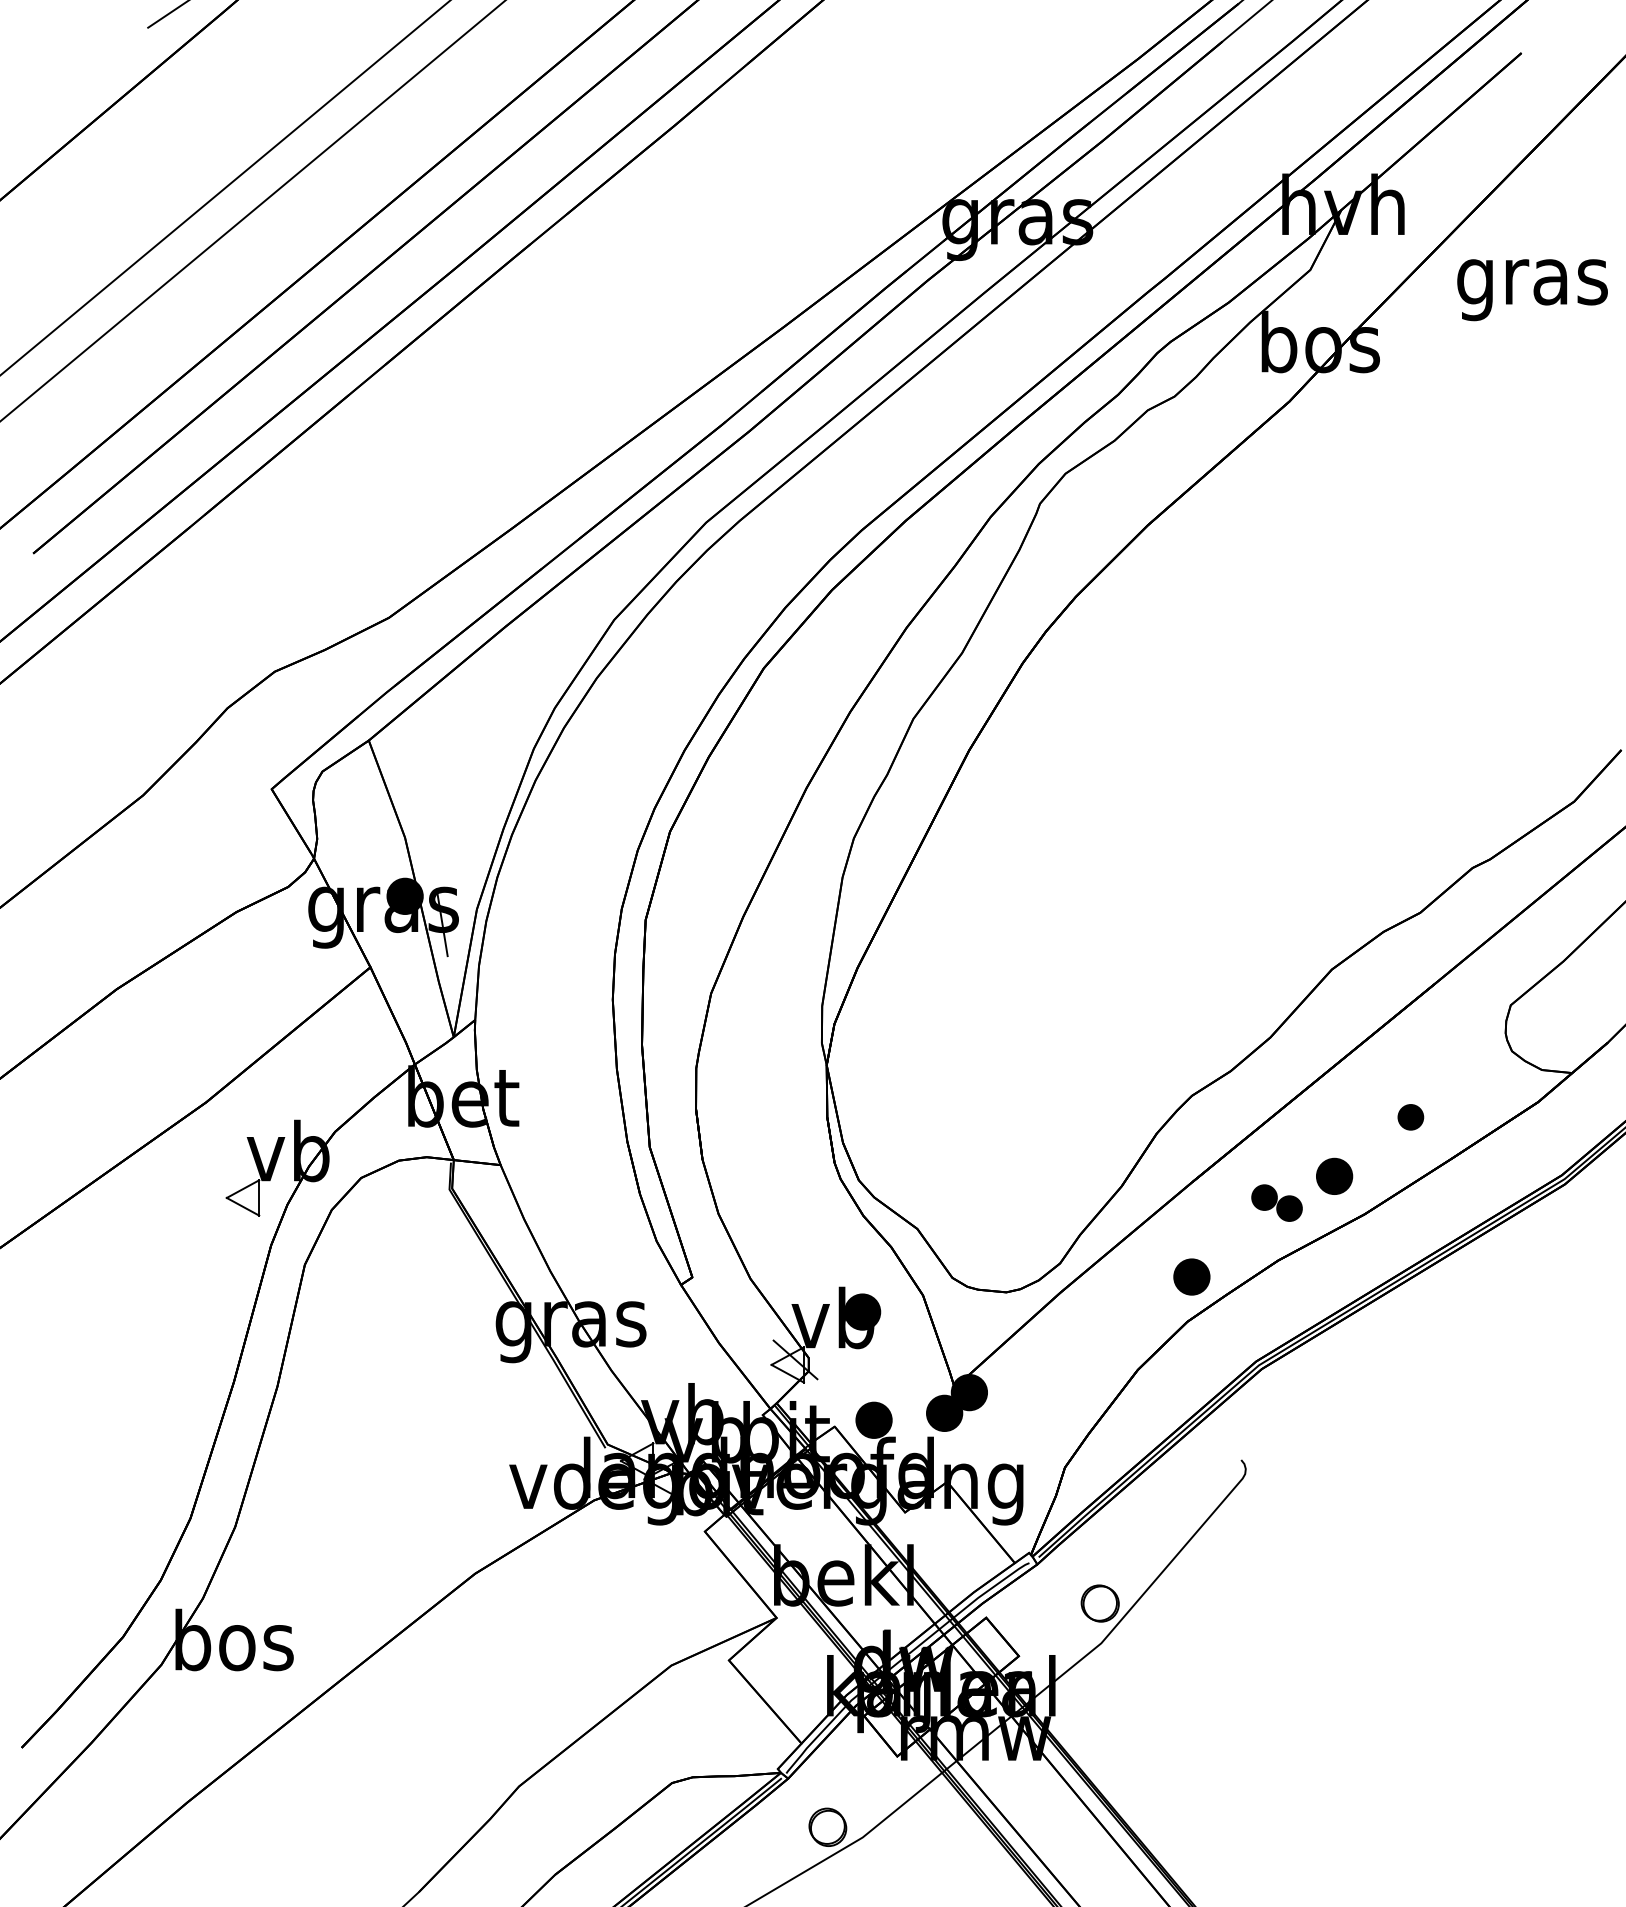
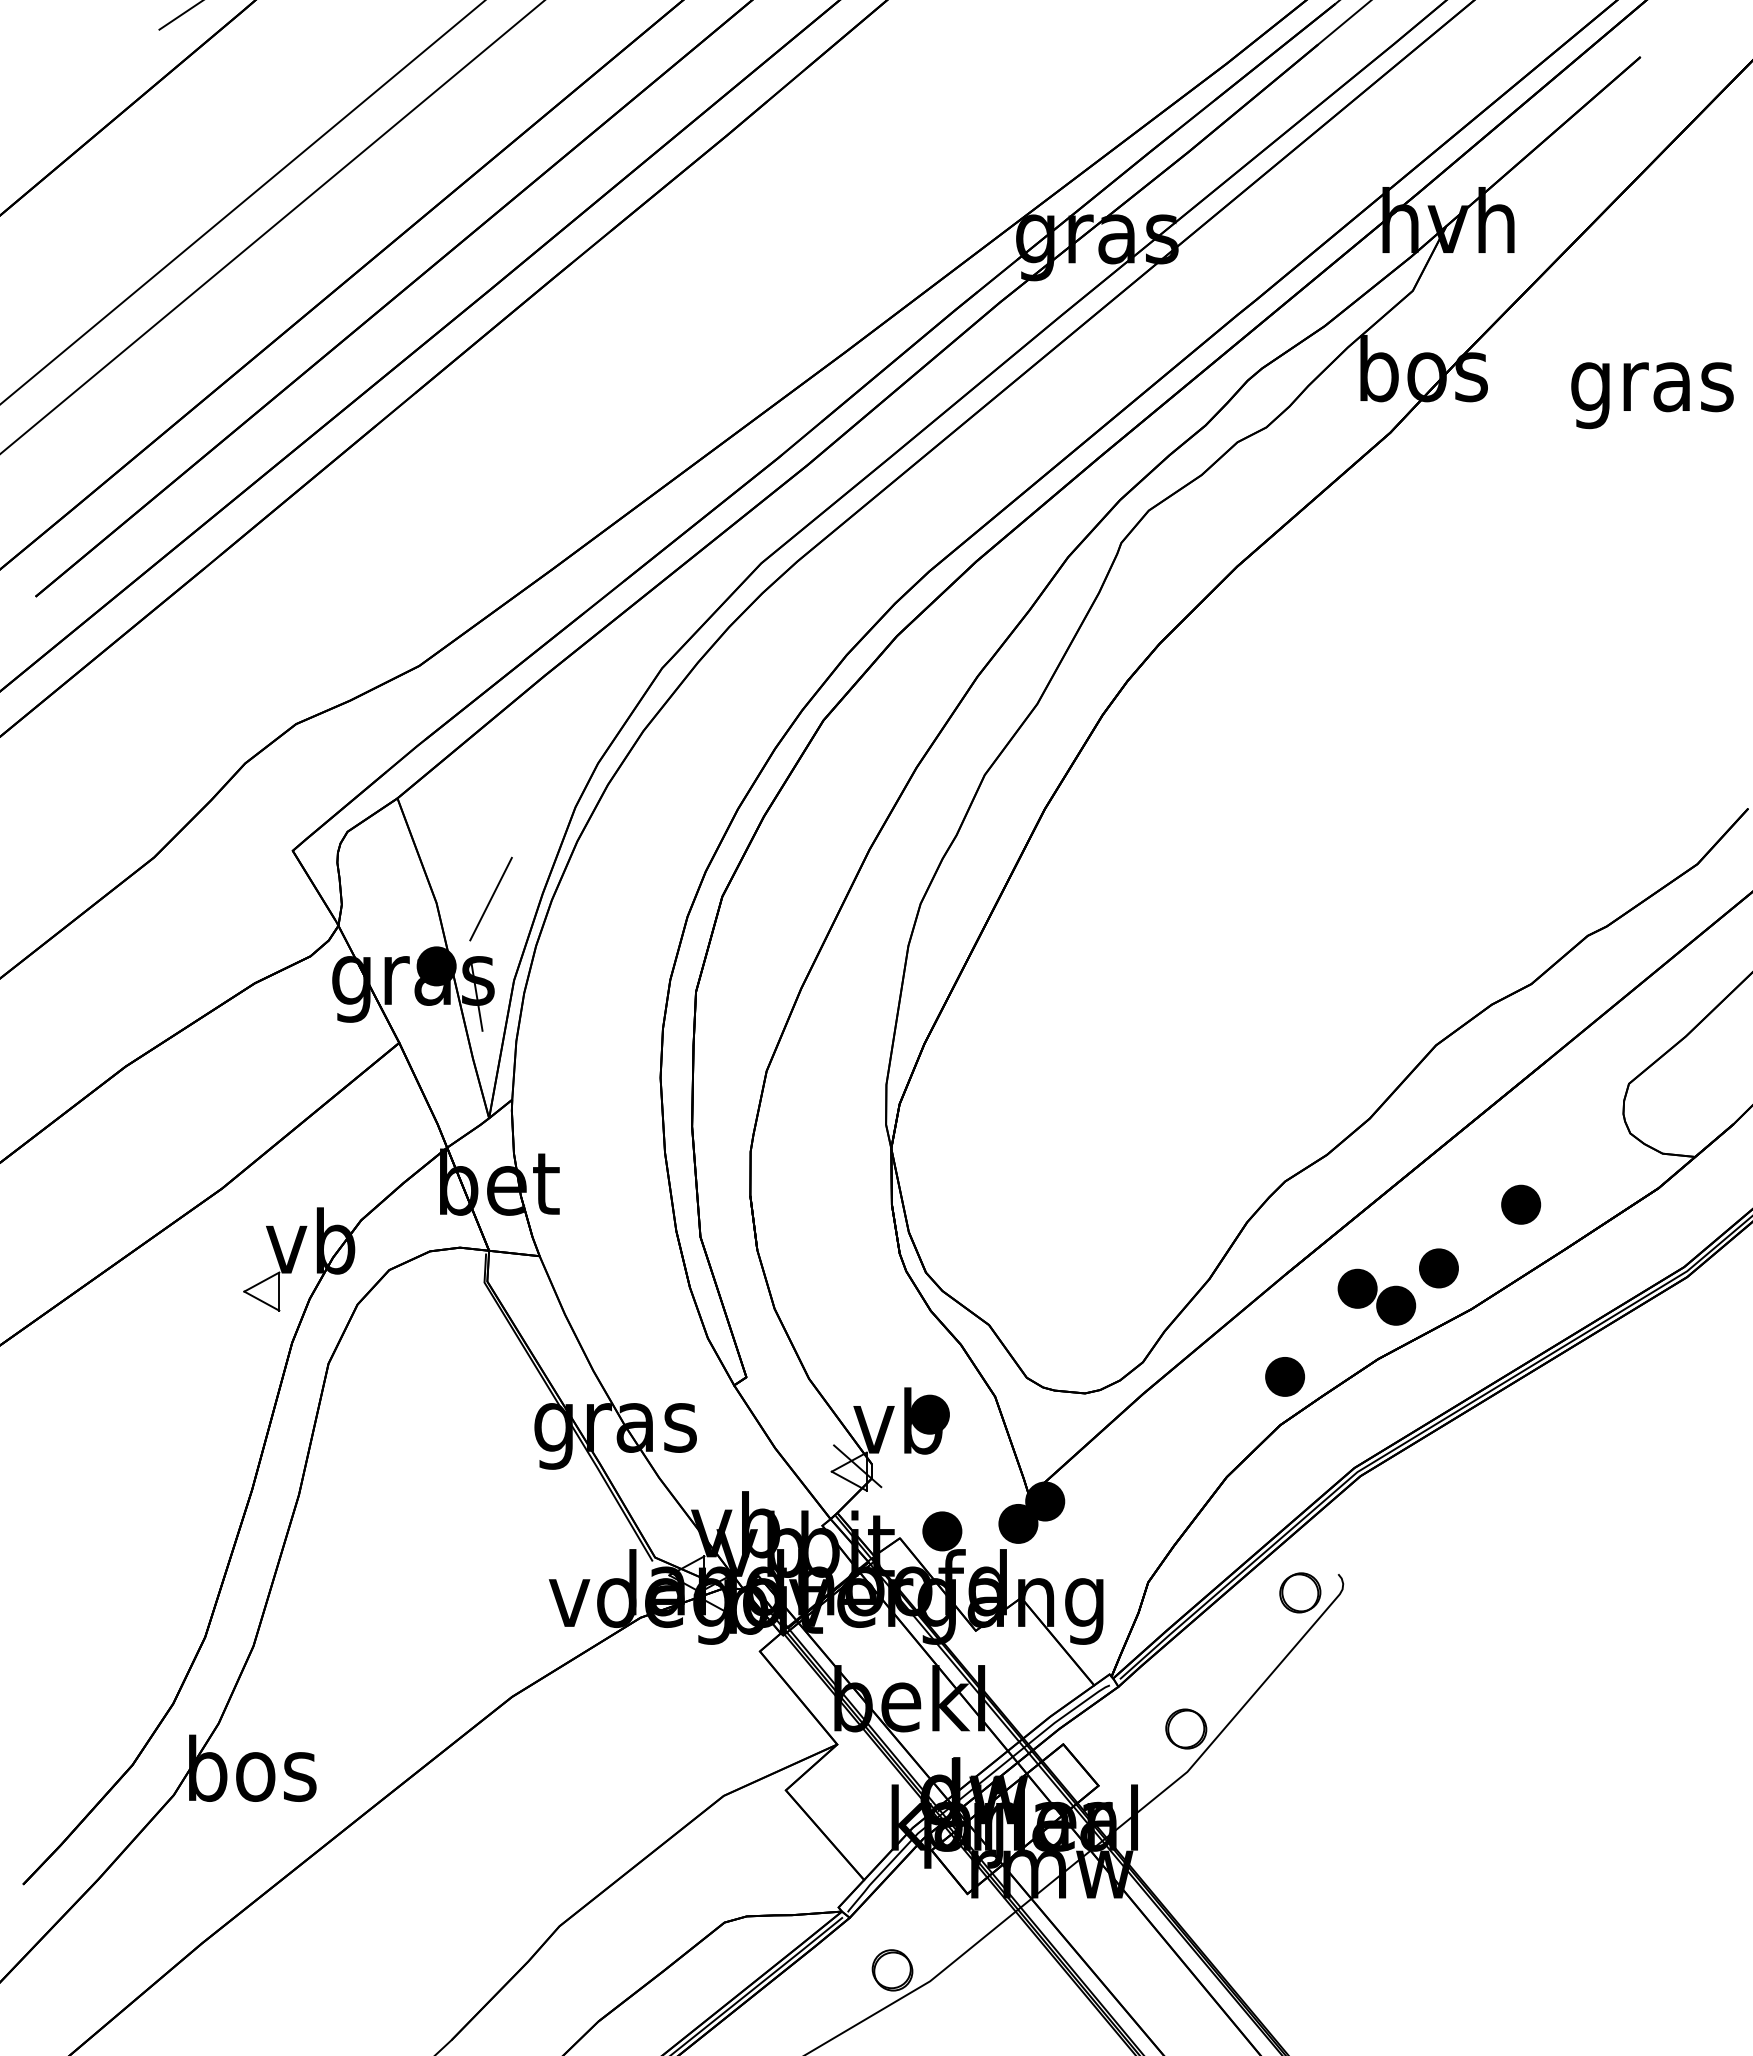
text: (1532, 290) -> (1652, 395), moved
line: (455, 833) -> (490, 898), added
part: (1411, 1117) -> (1521, 1204), size x1.43
part: (1276, 1202) -> (1376, 1296), size x1.43
part: (1206, 1476) -> (1300, 1592), added

